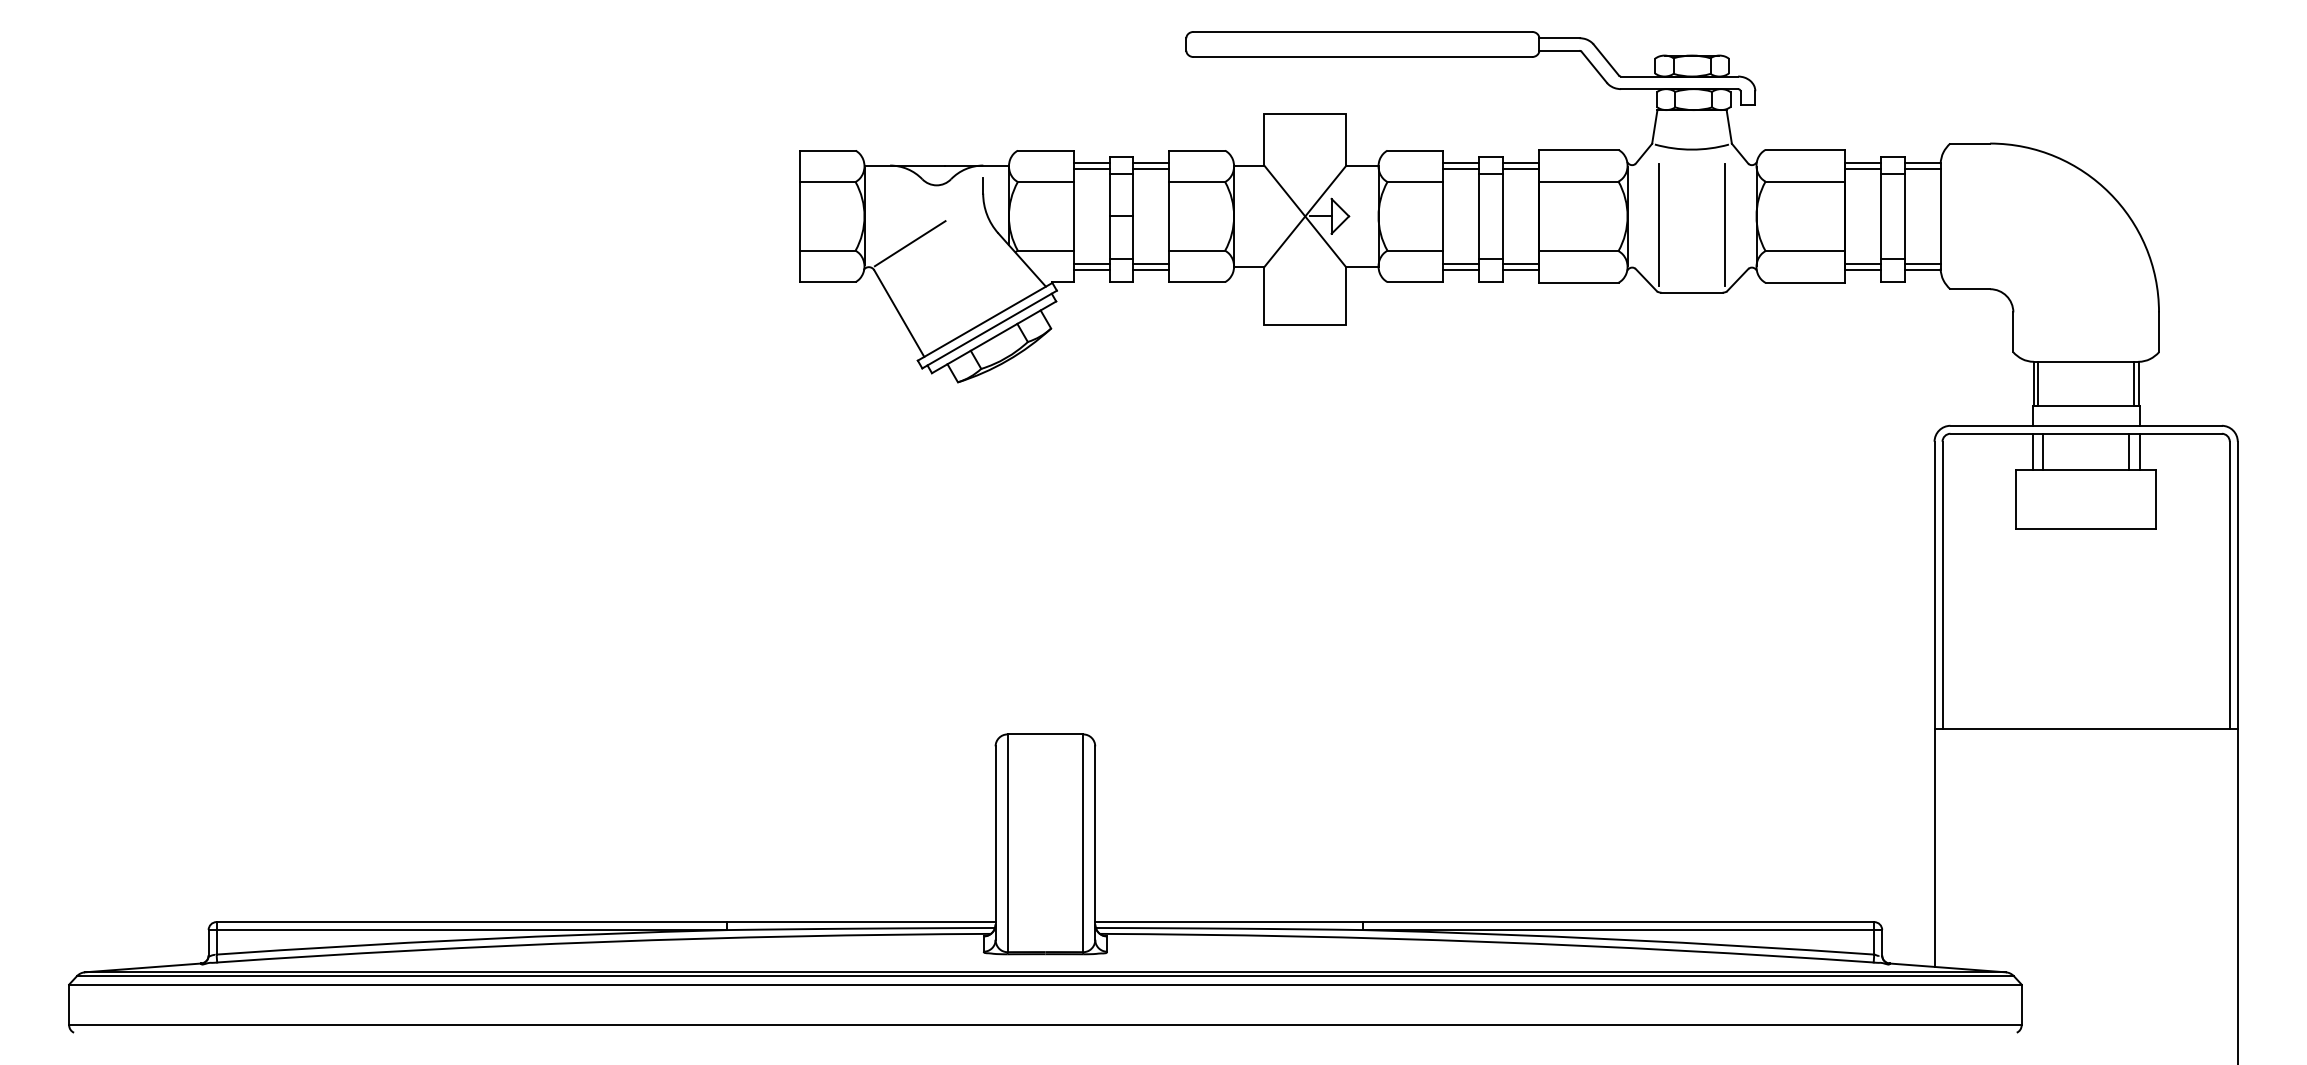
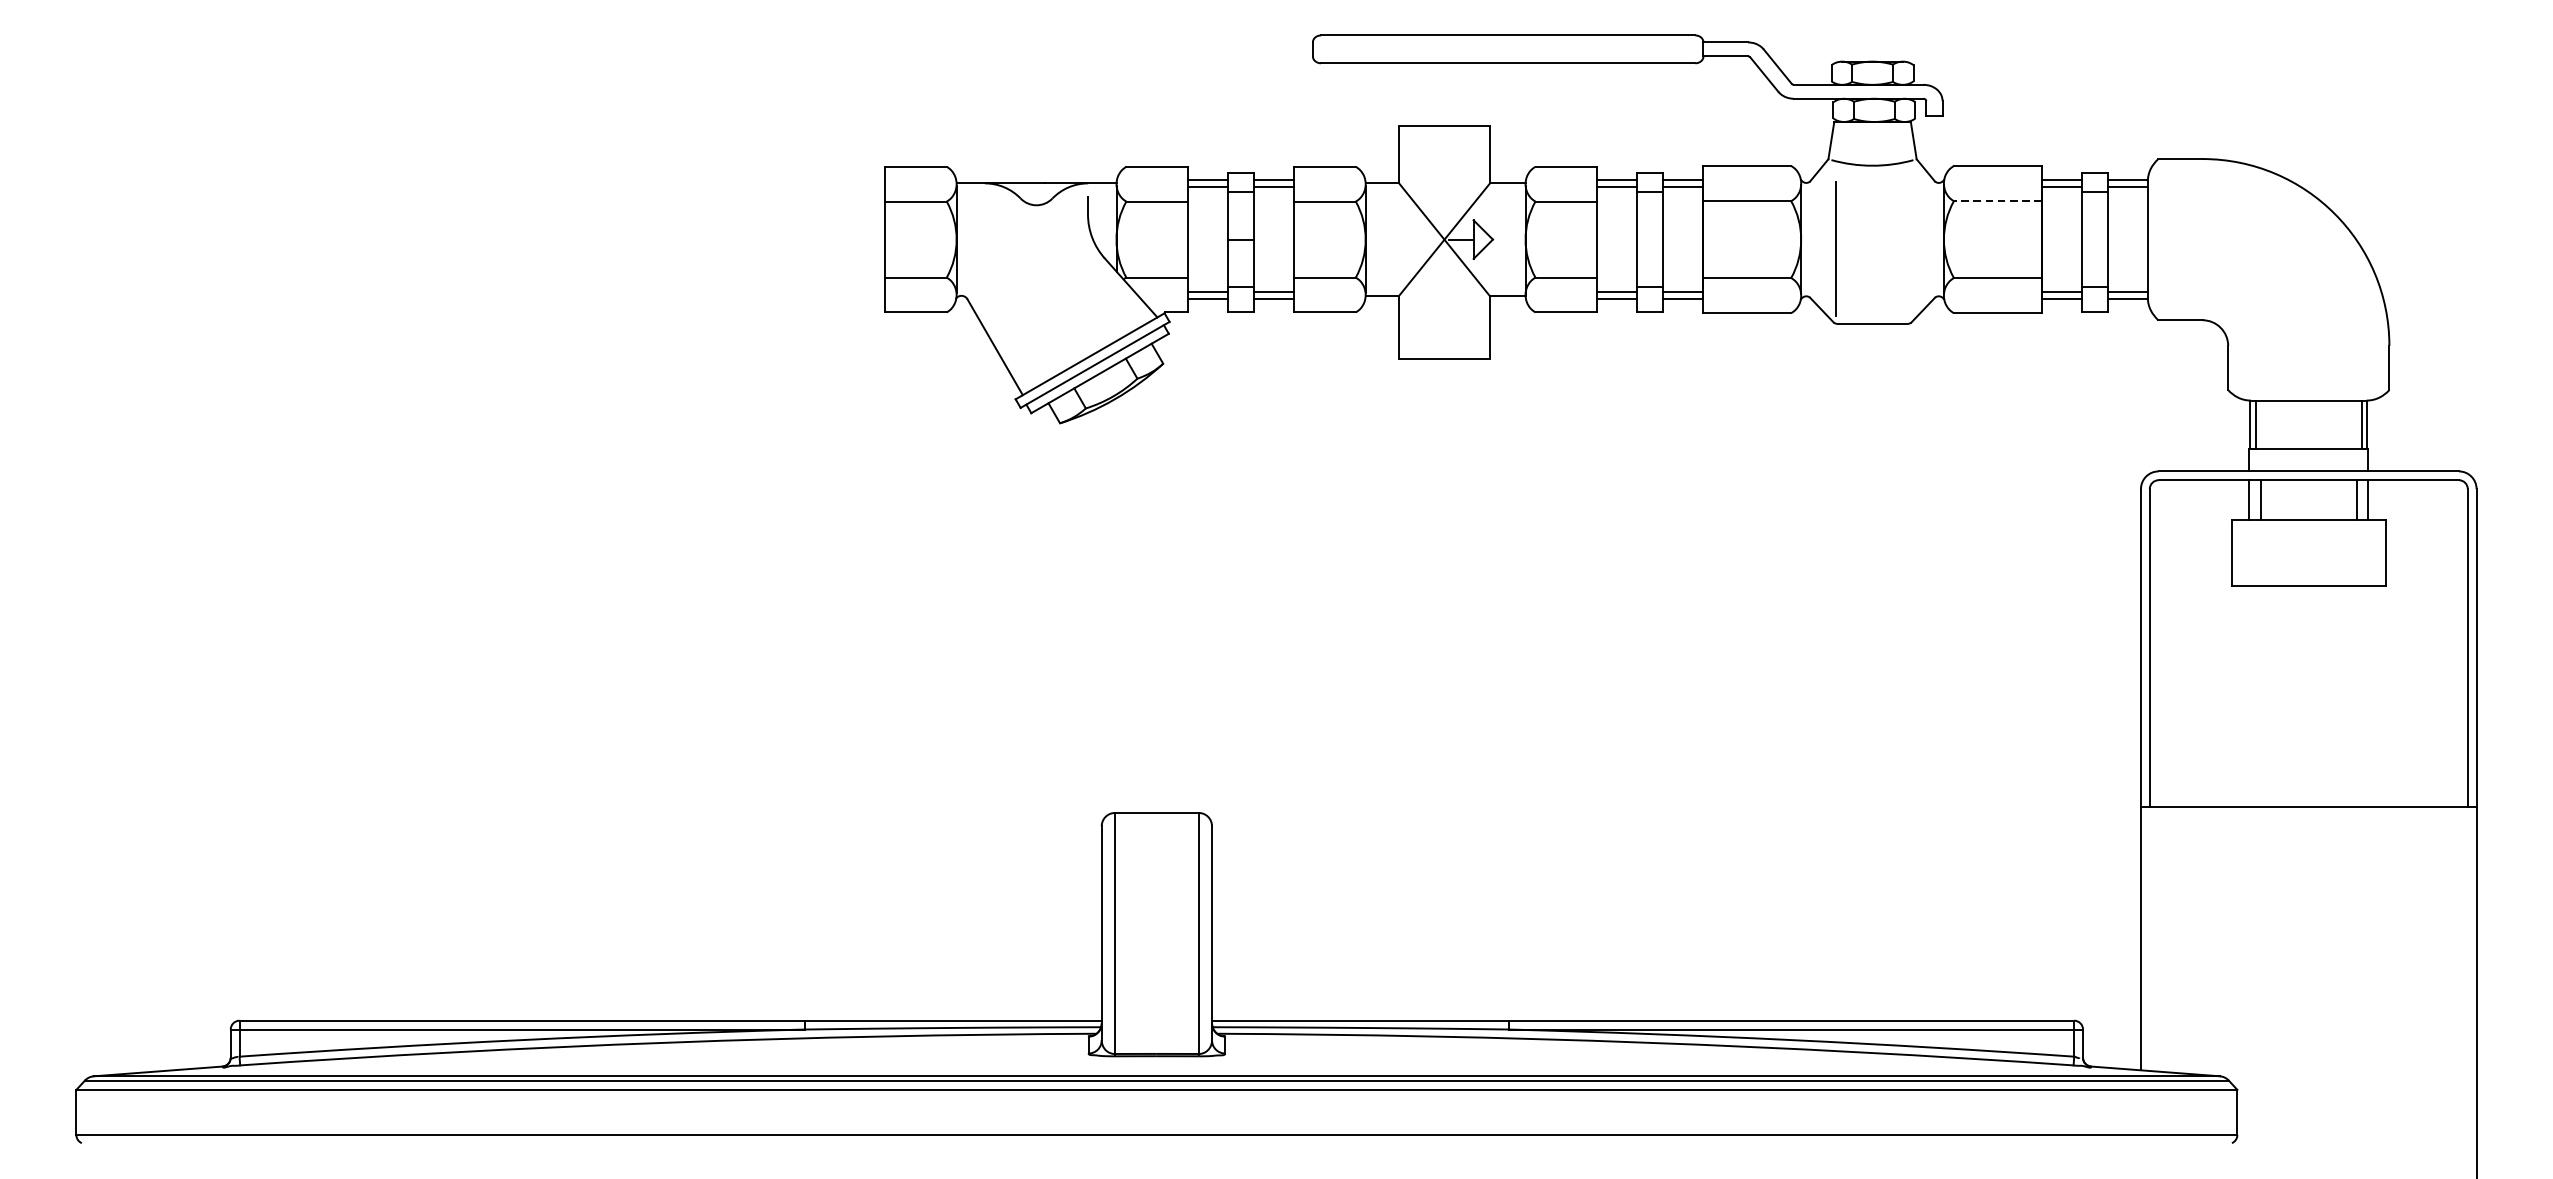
line: (1805, 181) -> (1998, 201), solid -> dashed
line: (1724, 224) -> (1908, 248), removed
line: (909, 243) -> (1006, 269), removed

